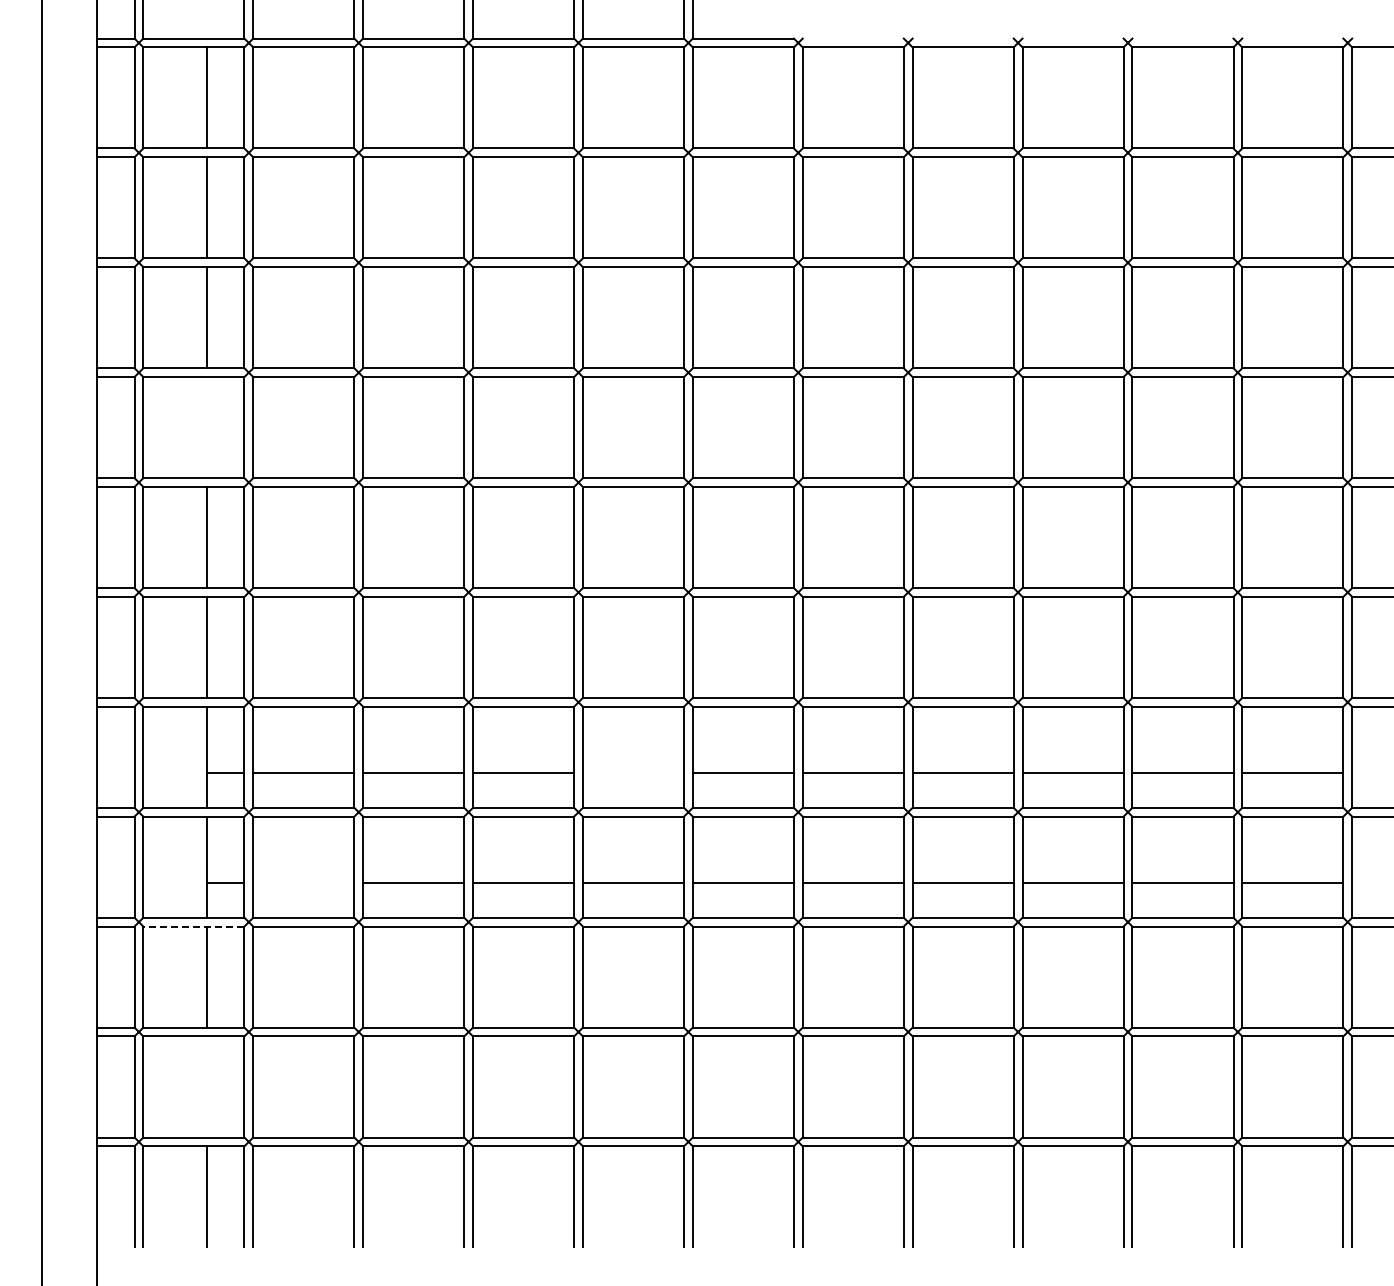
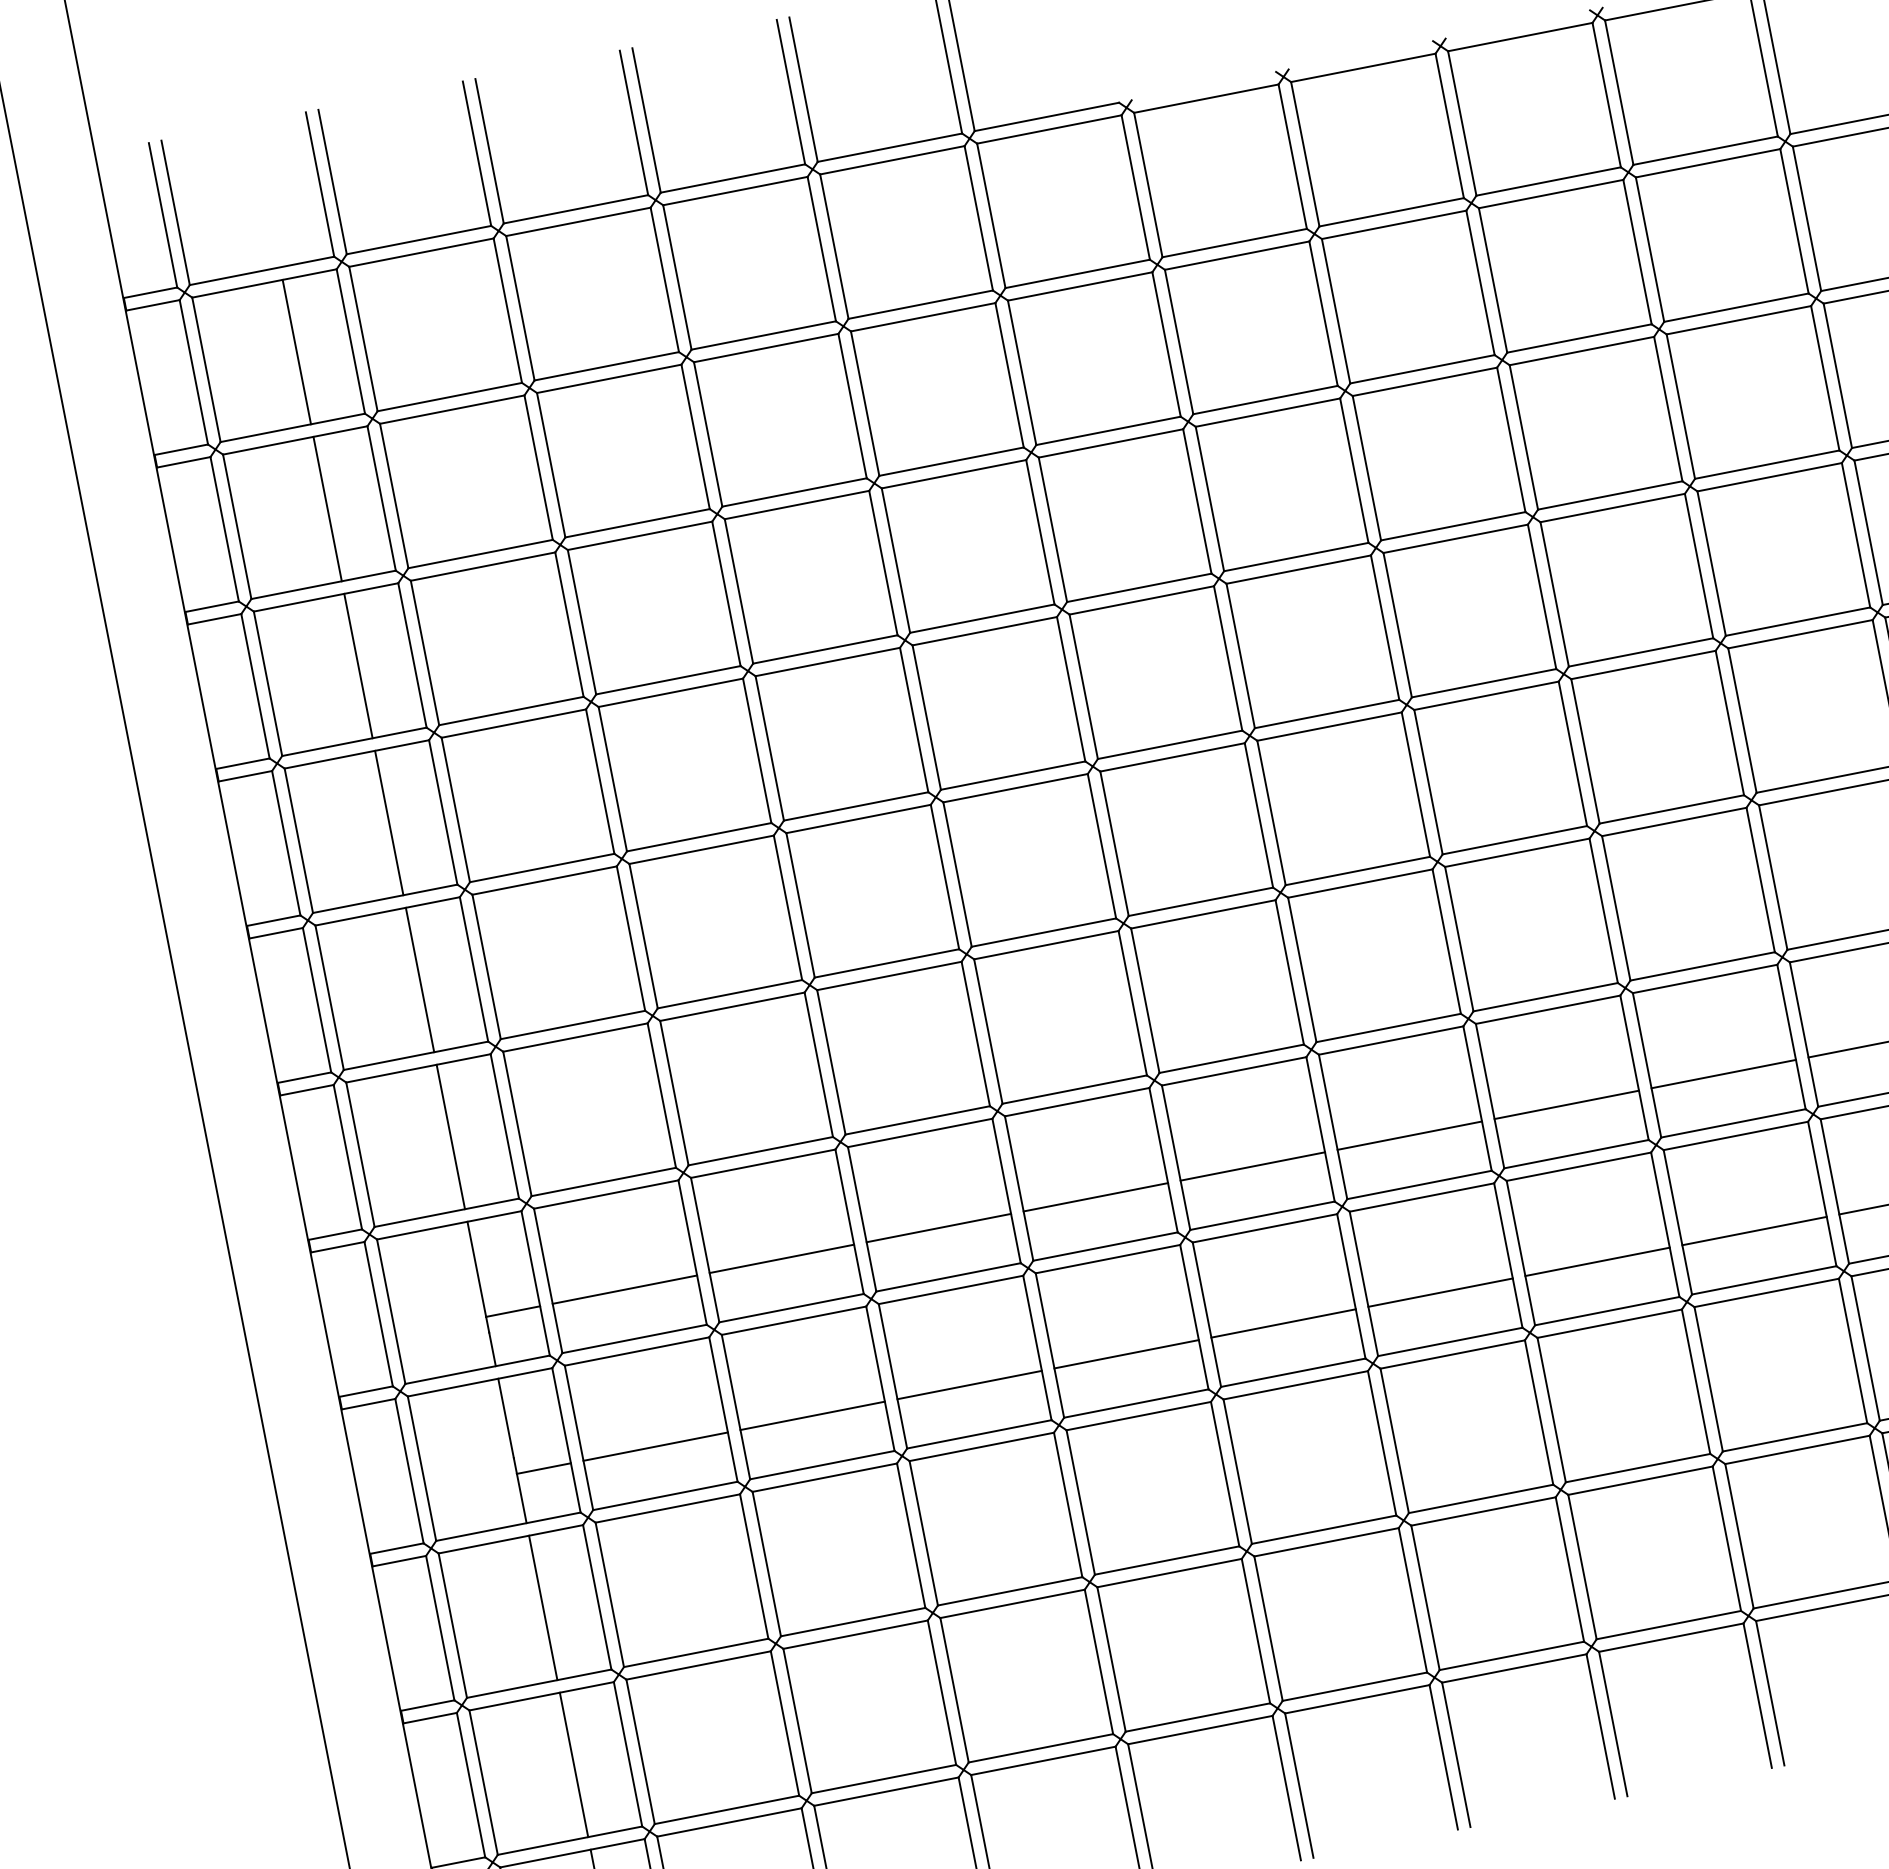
line: (206, 427) -> (388, 822), added
line: (633, 773) -> (1095, 1197), added
line: (303, 883) -> (655, 1447), added
line: (193, 926) -> (510, 1539), dashed -> solid
line: (206, 1086) -> (573, 1764), added

